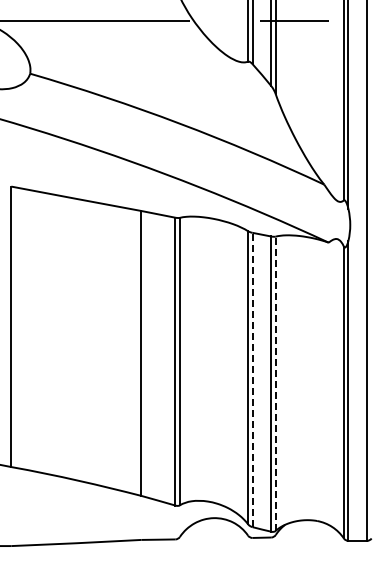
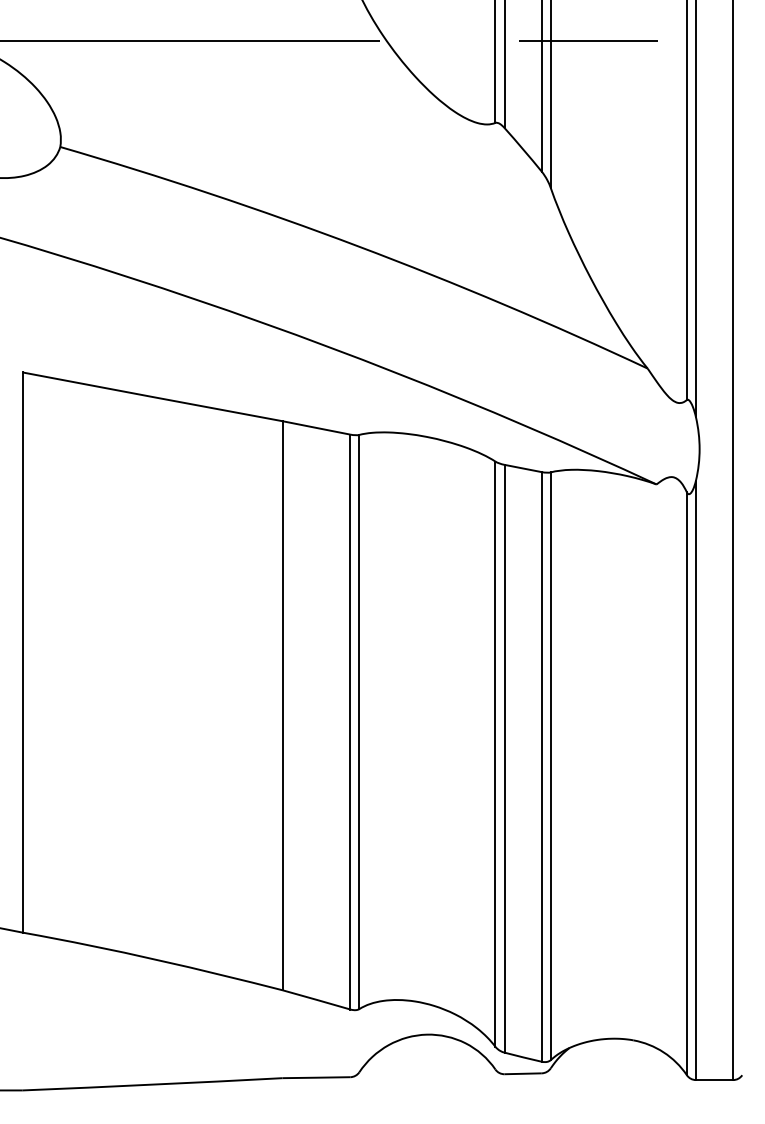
line: (252, 379) -> (504, 757), dashed -> solid
line: (275, 383) -> (550, 765), dashed -> solid

